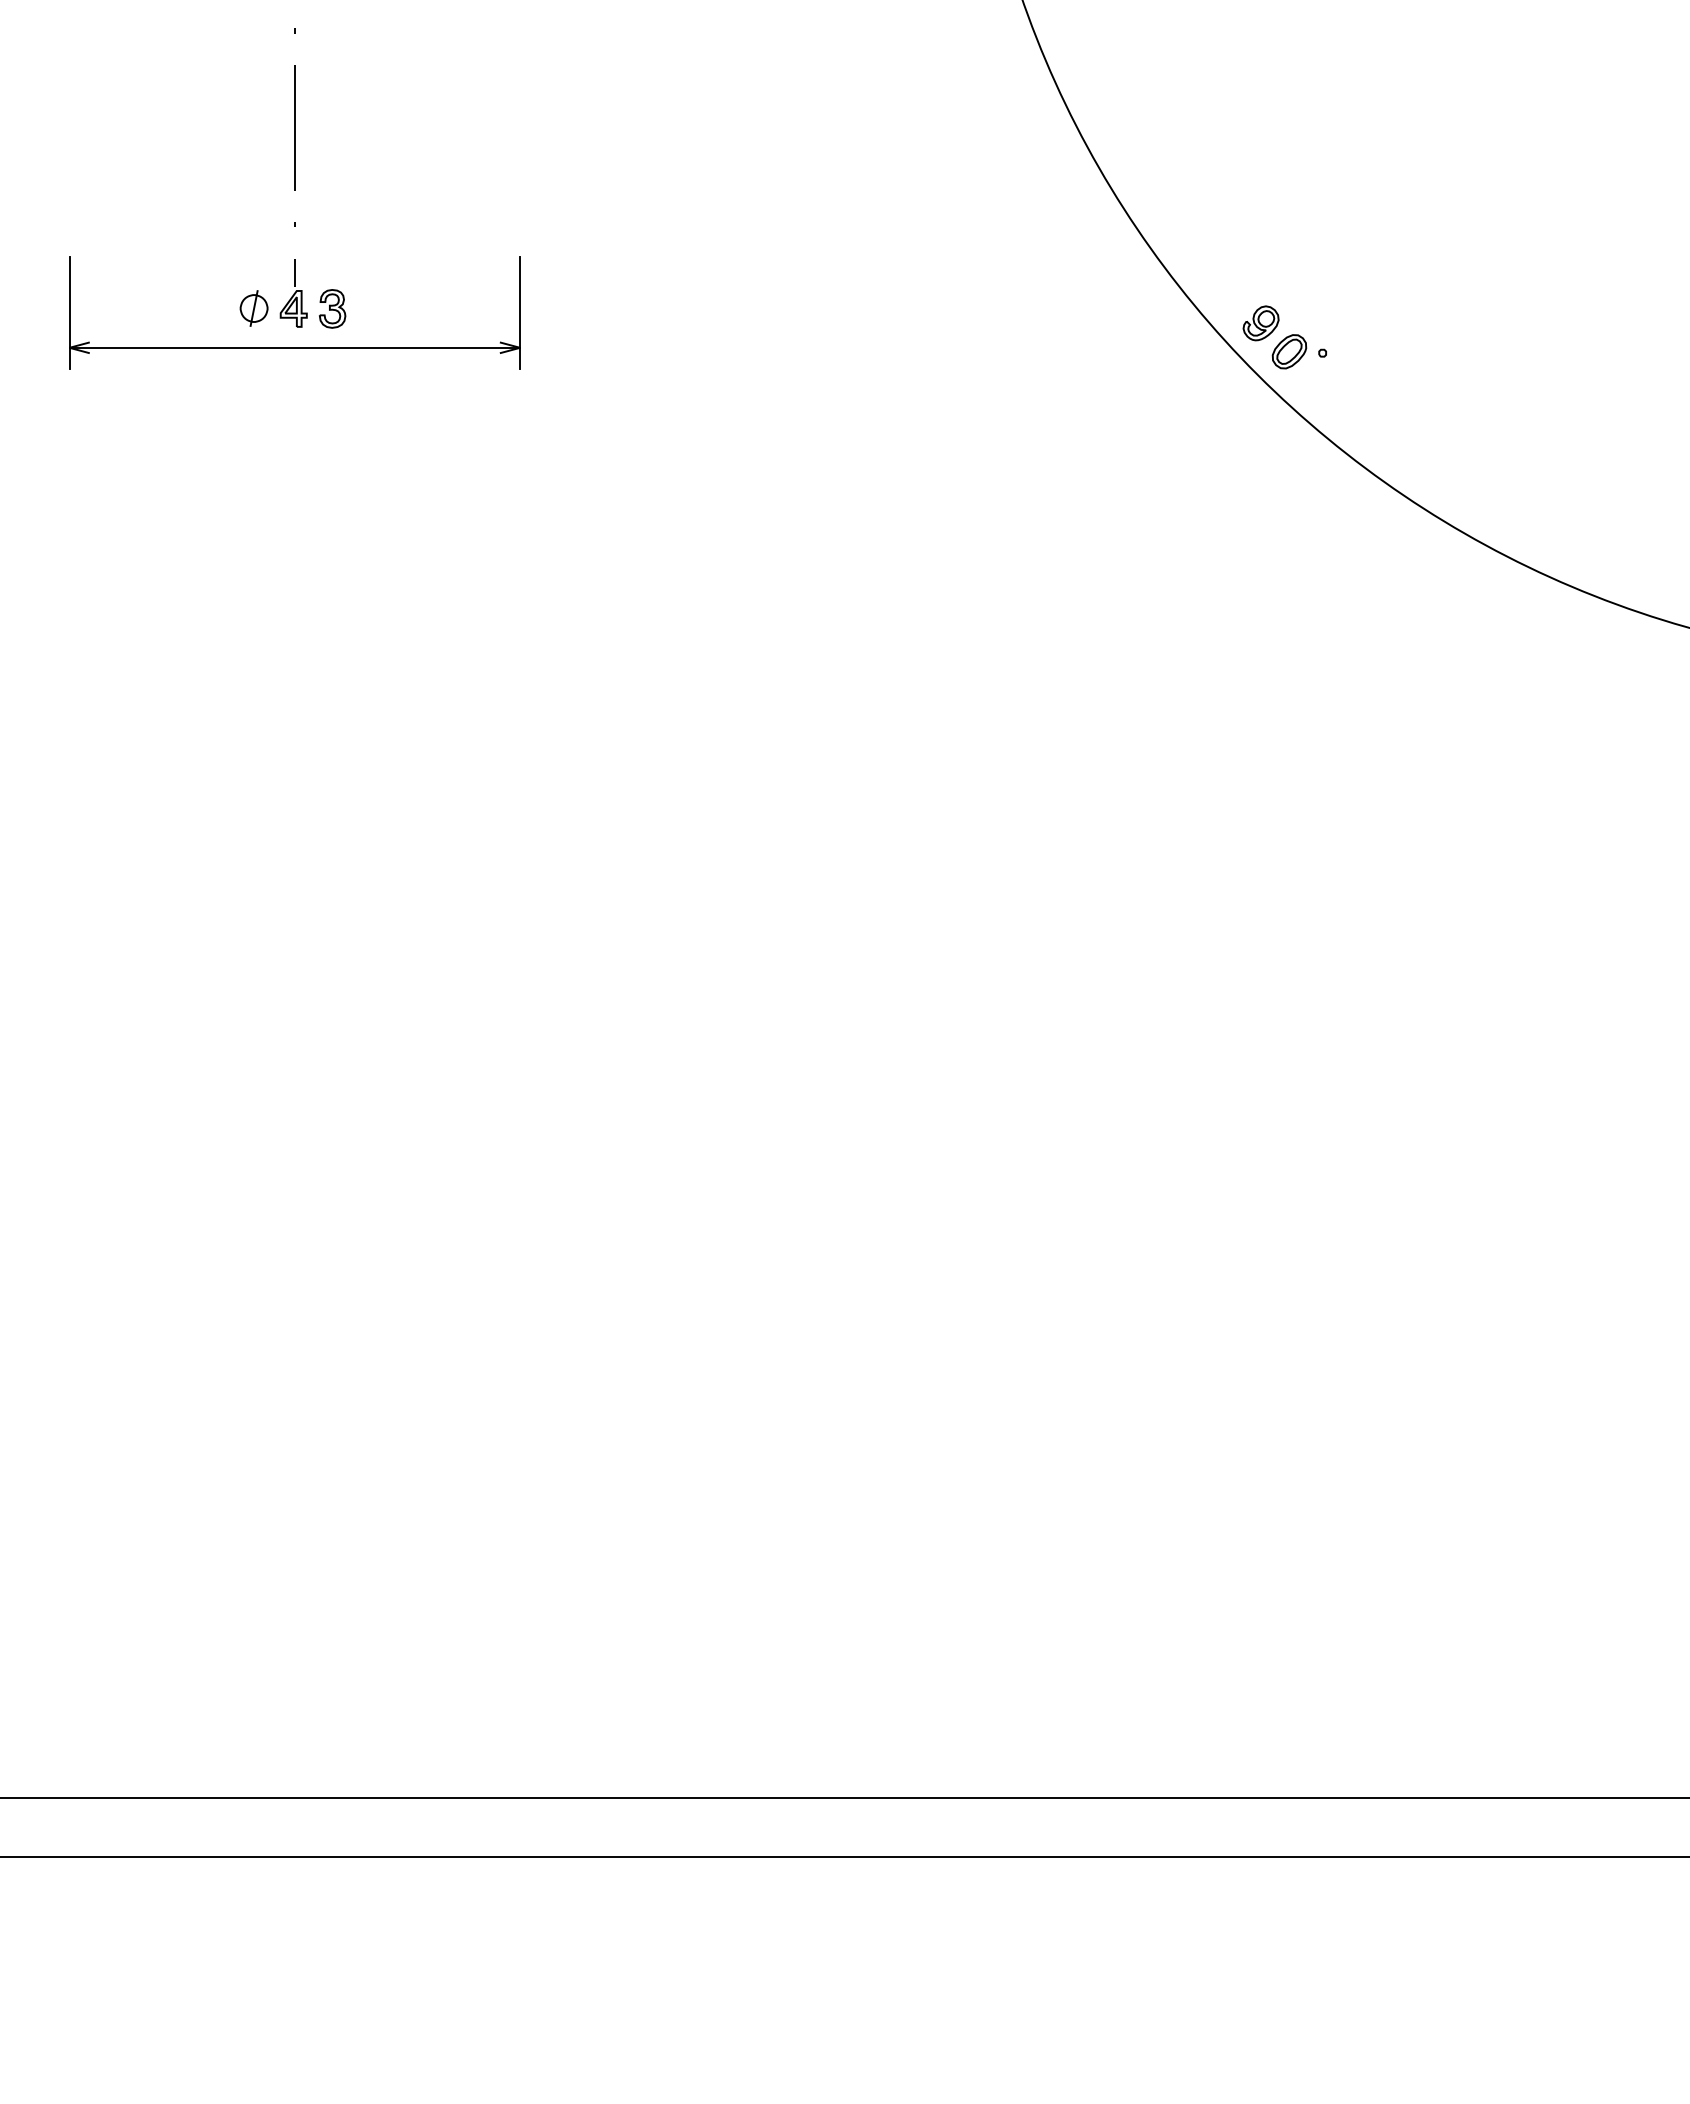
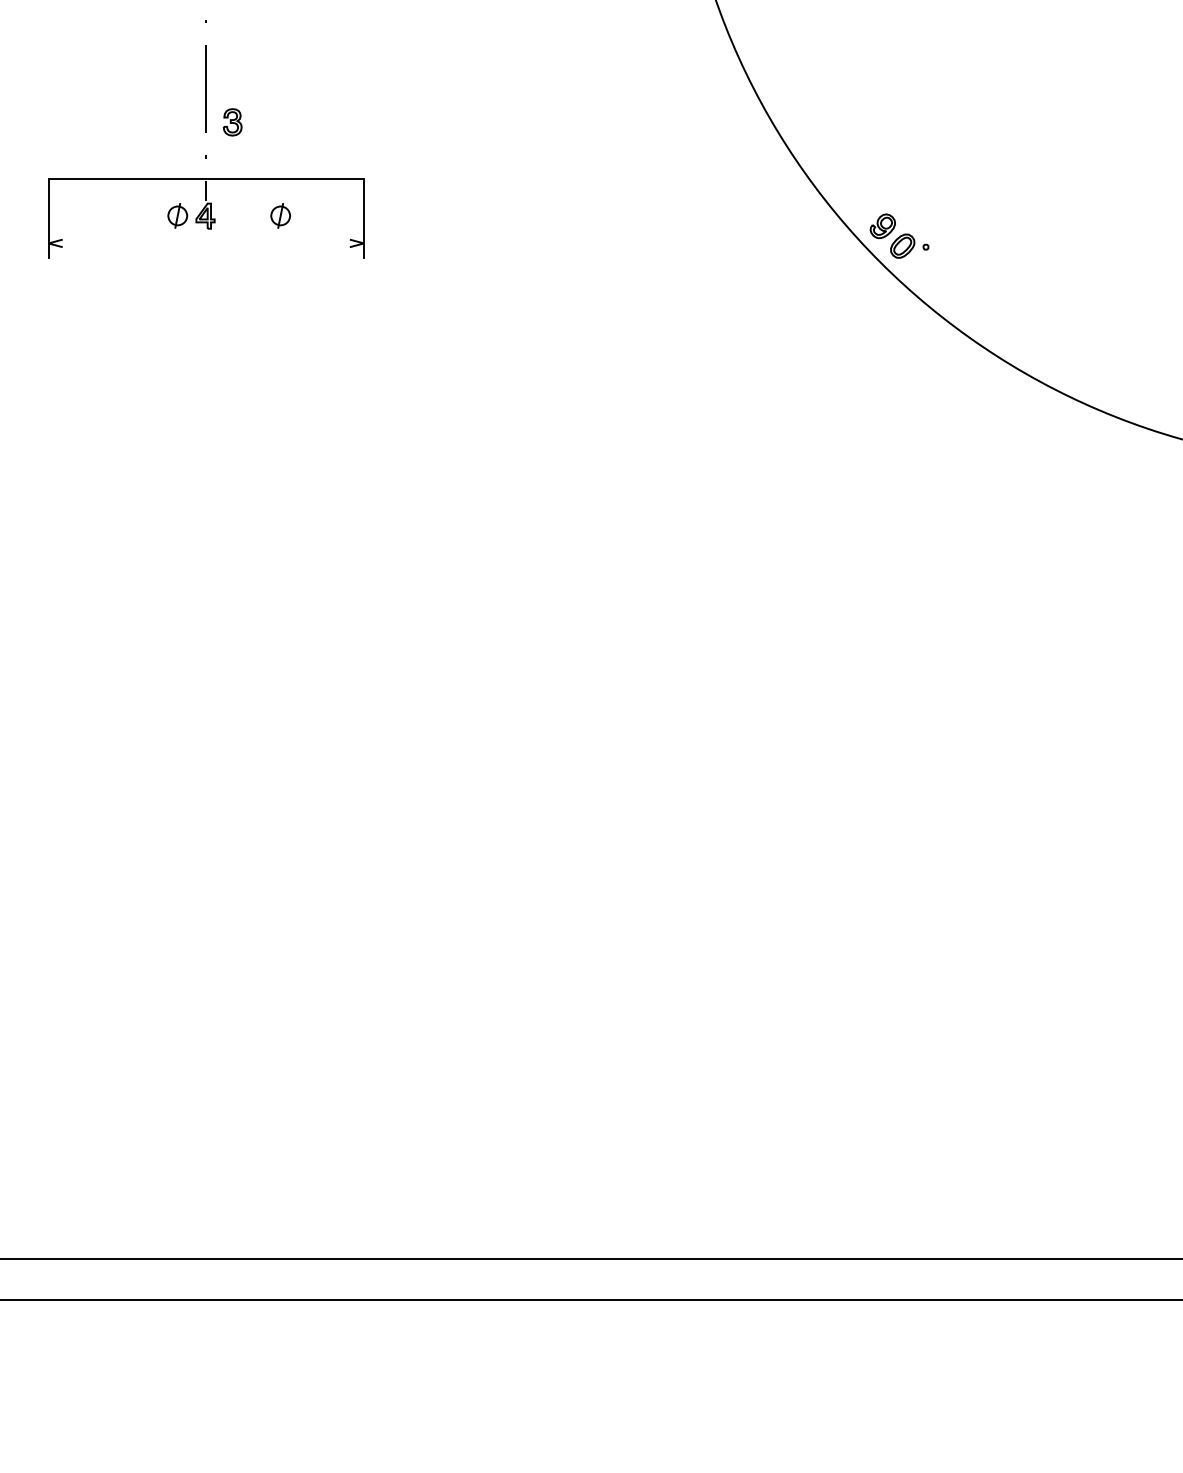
part: (332, 308) -> (232, 122), moved
part: (400, 308) -> (280, 215), added
line: (294, 347) -> (206, 178), moved

